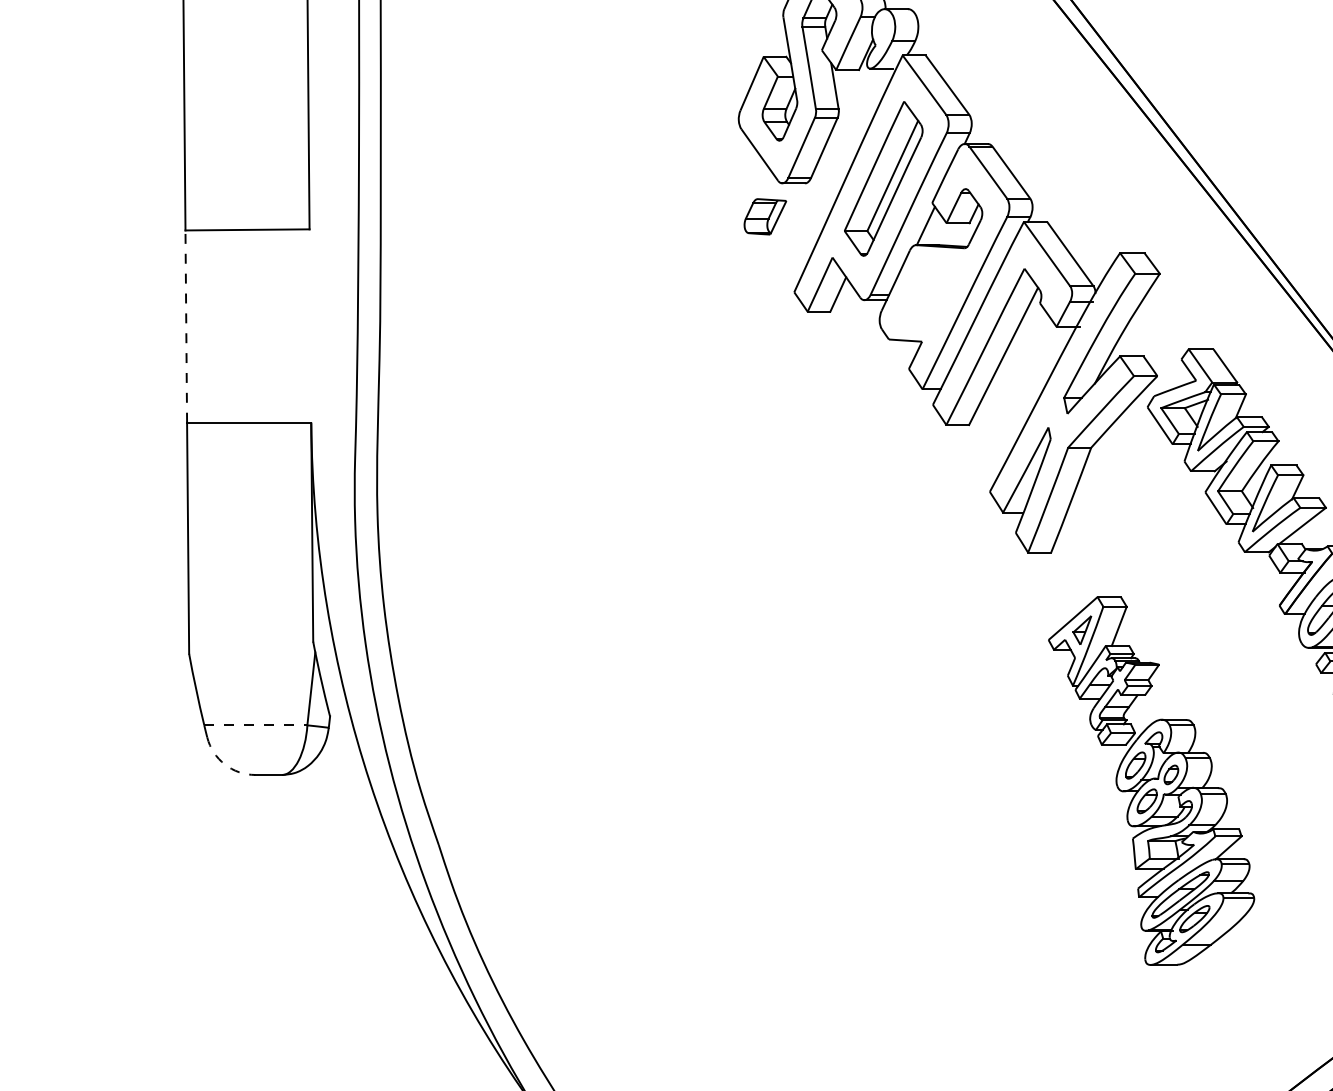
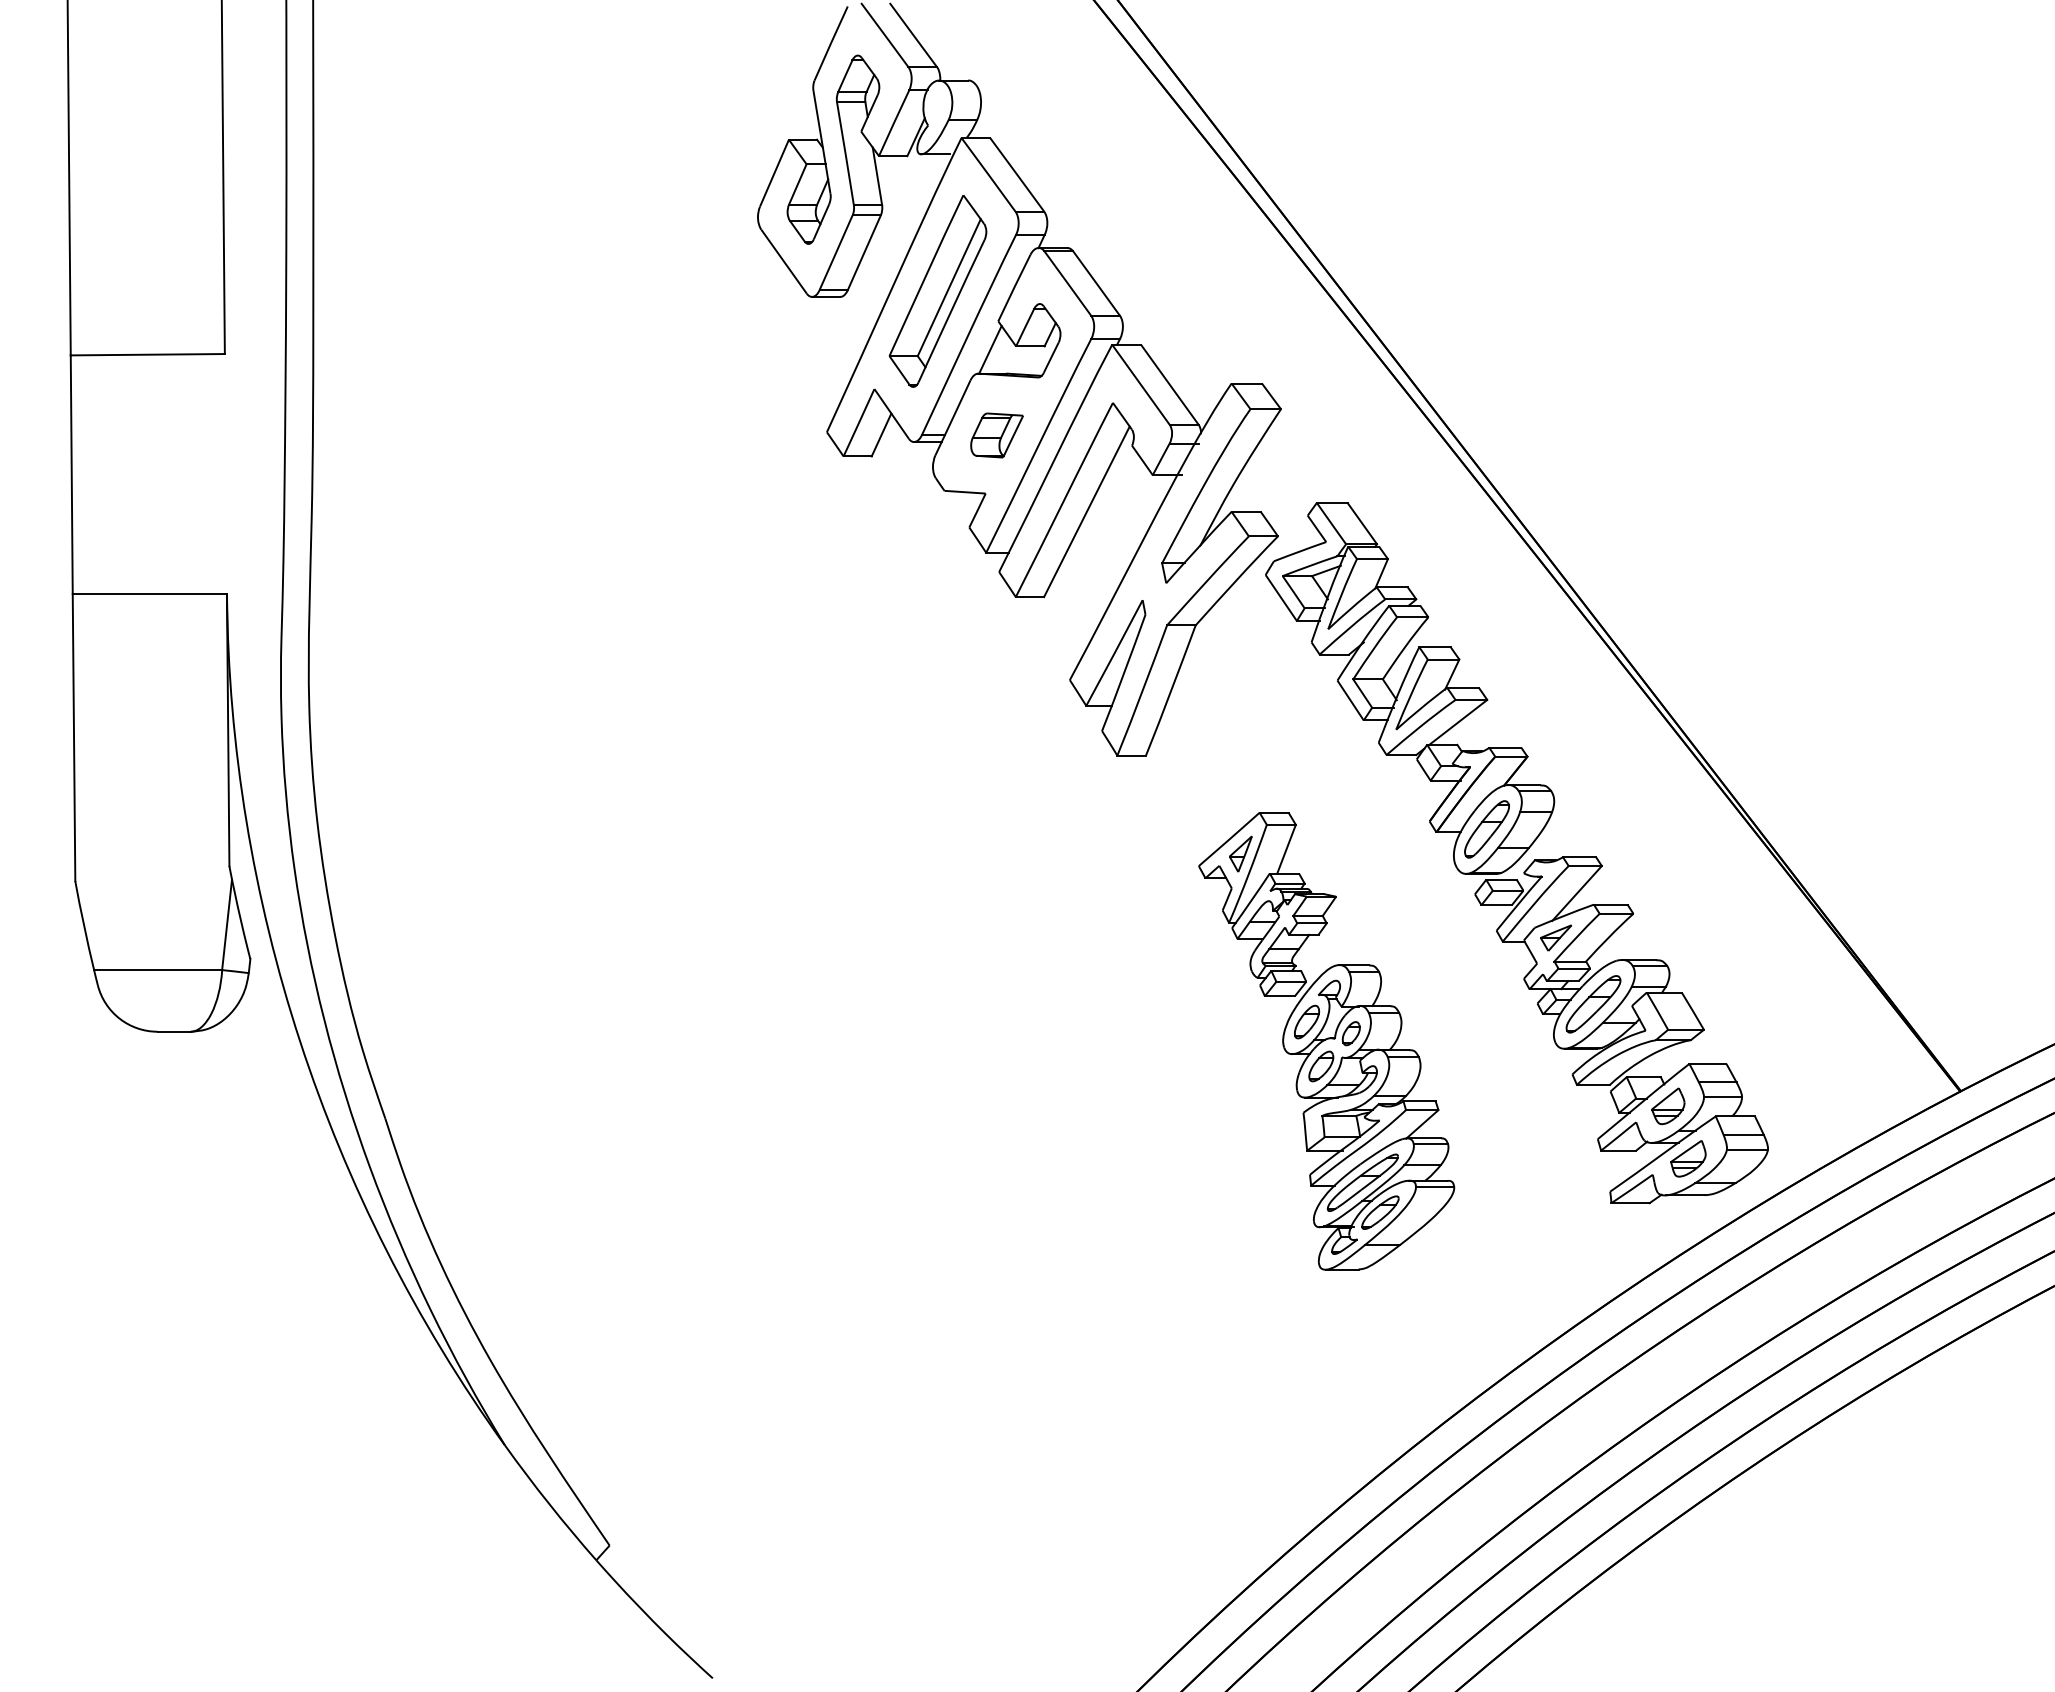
part: (764, 216) -> (996, 435), moved
line: (186, 326) -> (71, 474), dashed -> solid
line: (256, 725) -> (158, 970), dashed -> solid
arc: (224, 764) -> (119, 1018), dashed -> solid
part: (1151, 781) -> (1326, 1041), moved

